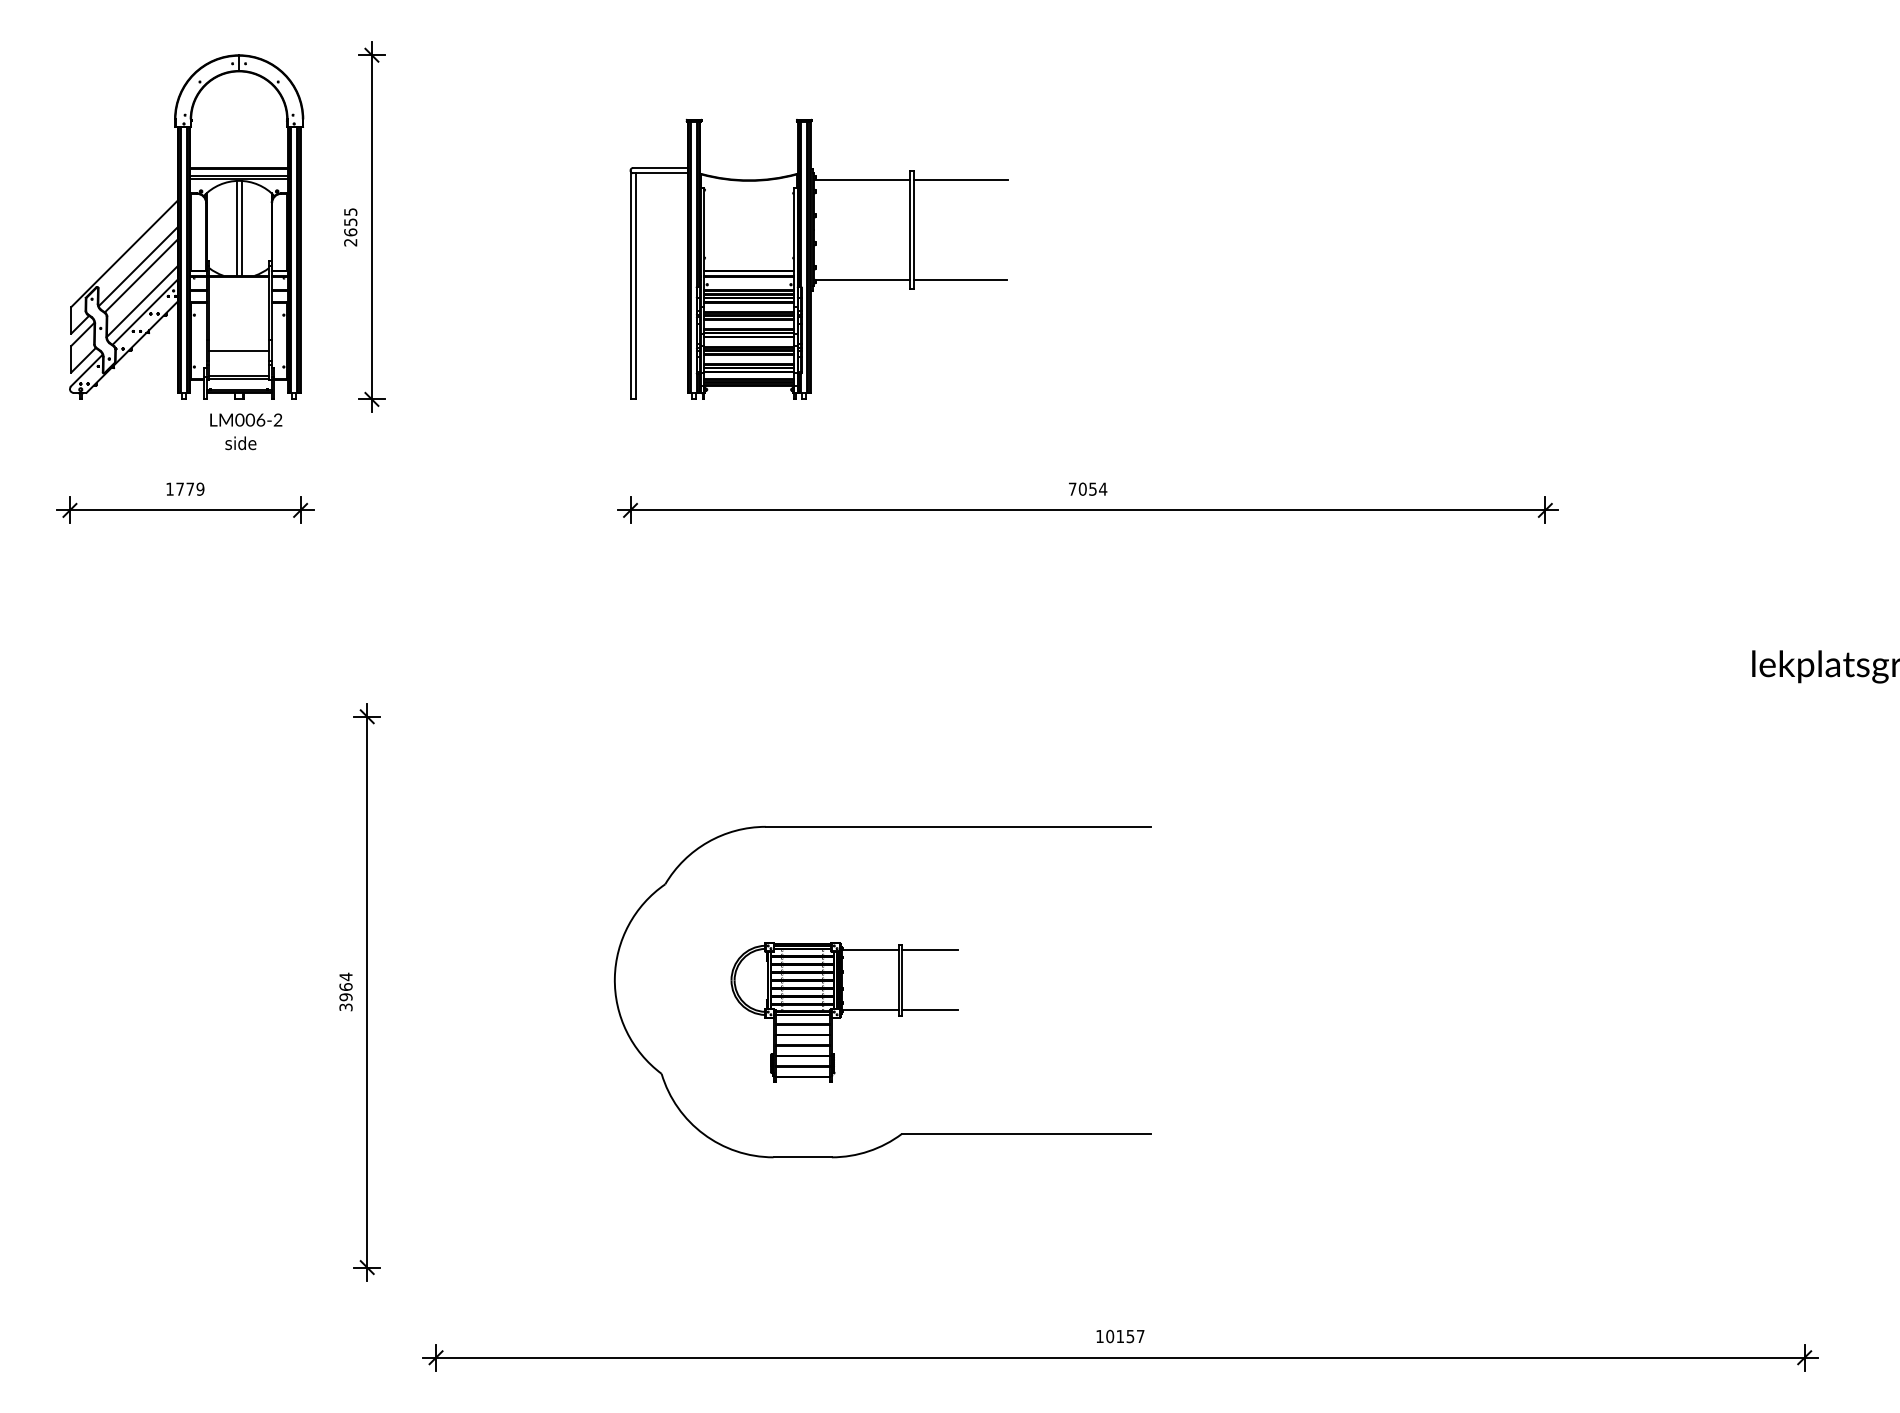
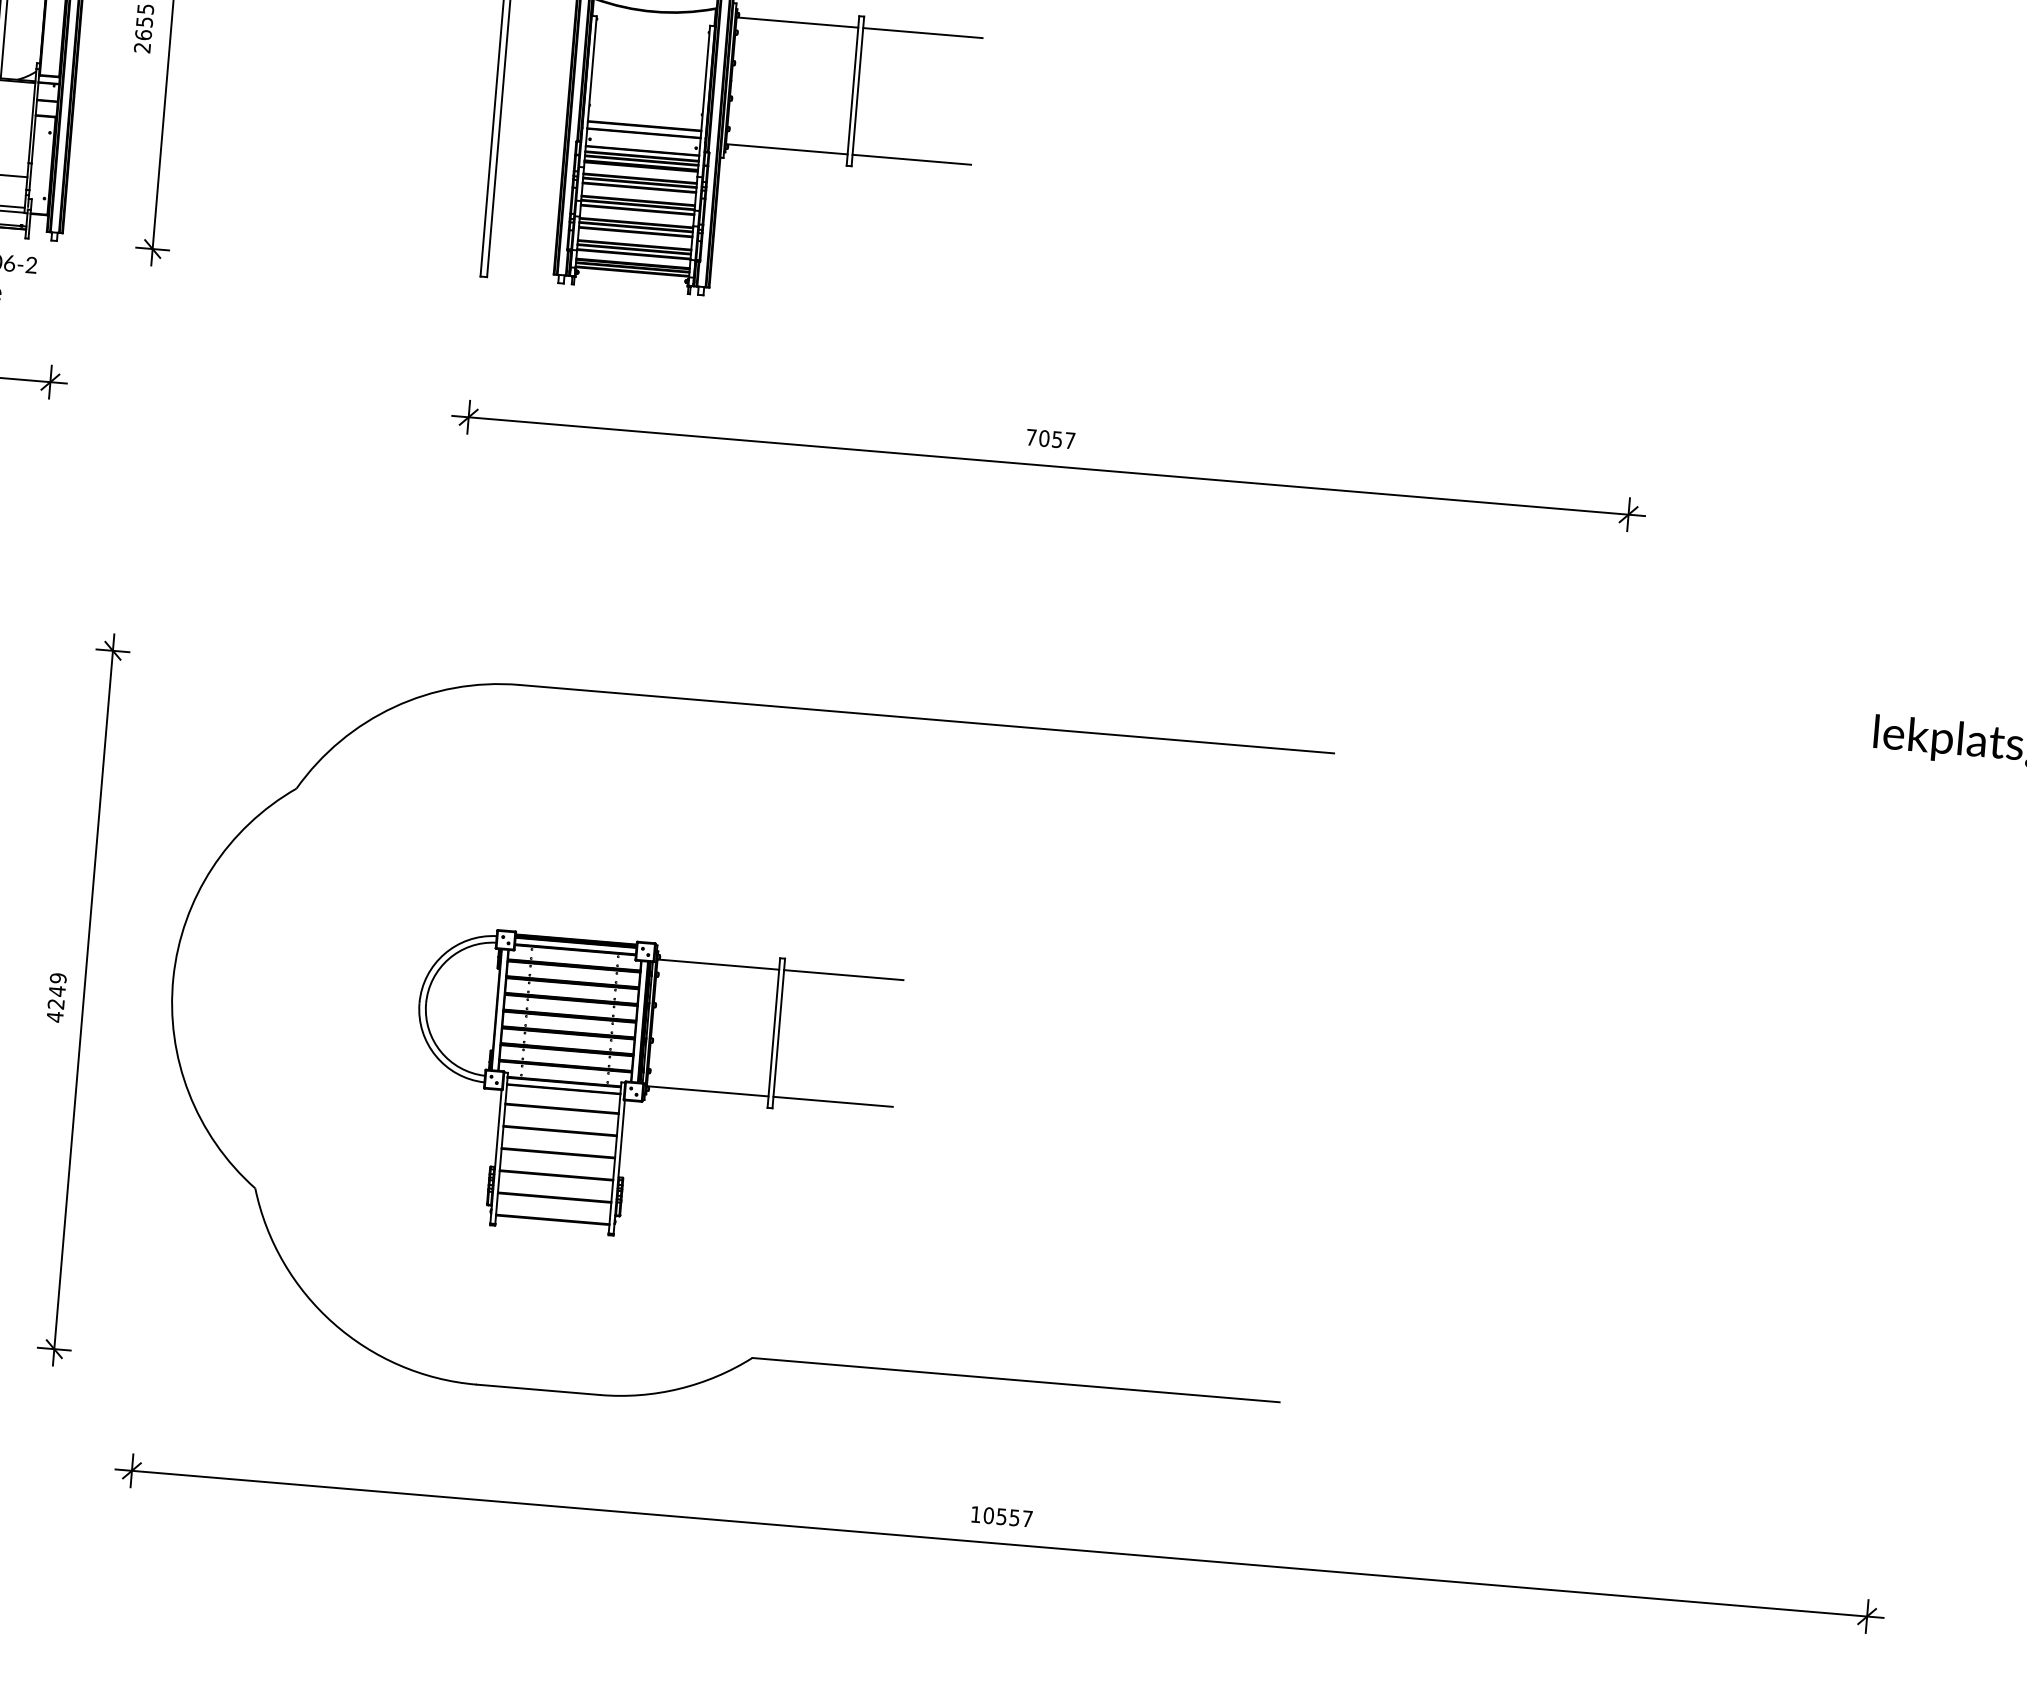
text: (1103, 488) -> (1070, 439), 7054 -> 7057
text: (345, 991) -> (56, 996), 3964 -> 4249
part: (882, 991) -> (736, 1054), size x1.67
text: (1119, 1336) -> (1000, 1516), 10157 -> 10557

